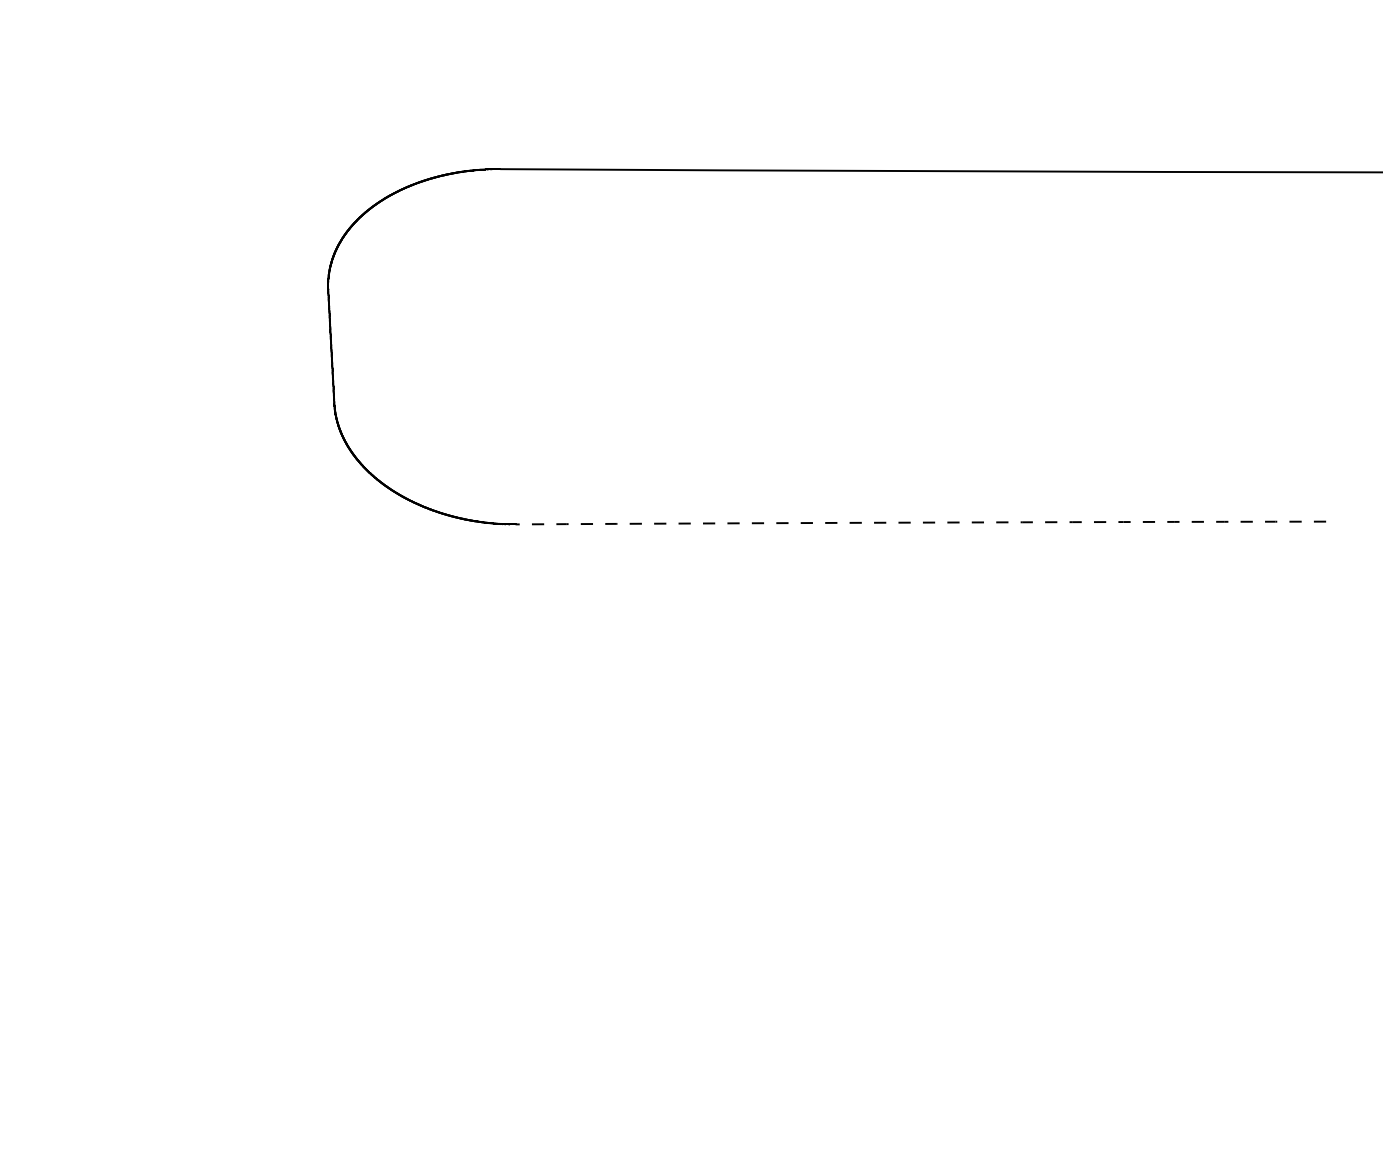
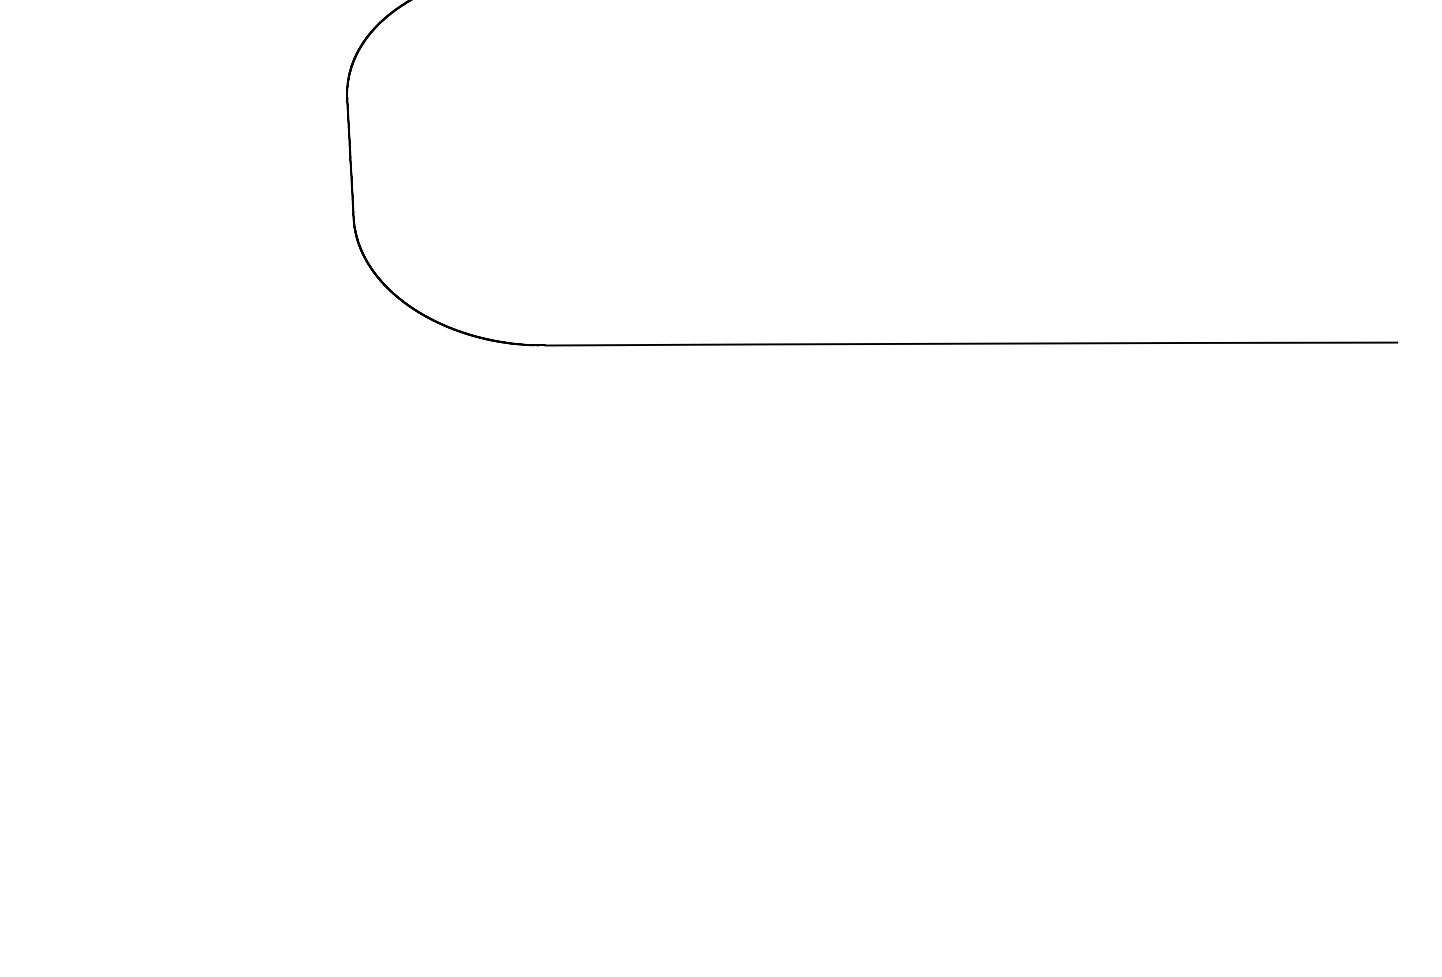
arc: (920, 522) -> (971, 343), dashed -> solid

